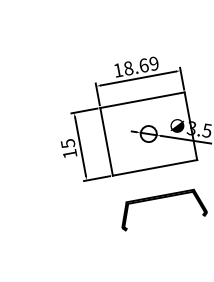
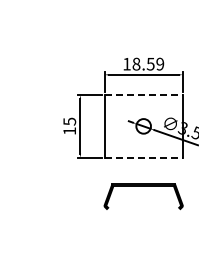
text: (143, 64) -> (150, 63), 18.69 -> 18.59
line: (143, 100) -> (144, 95), solid -> dashed
line: (155, 167) -> (144, 157), solid -> dashed

